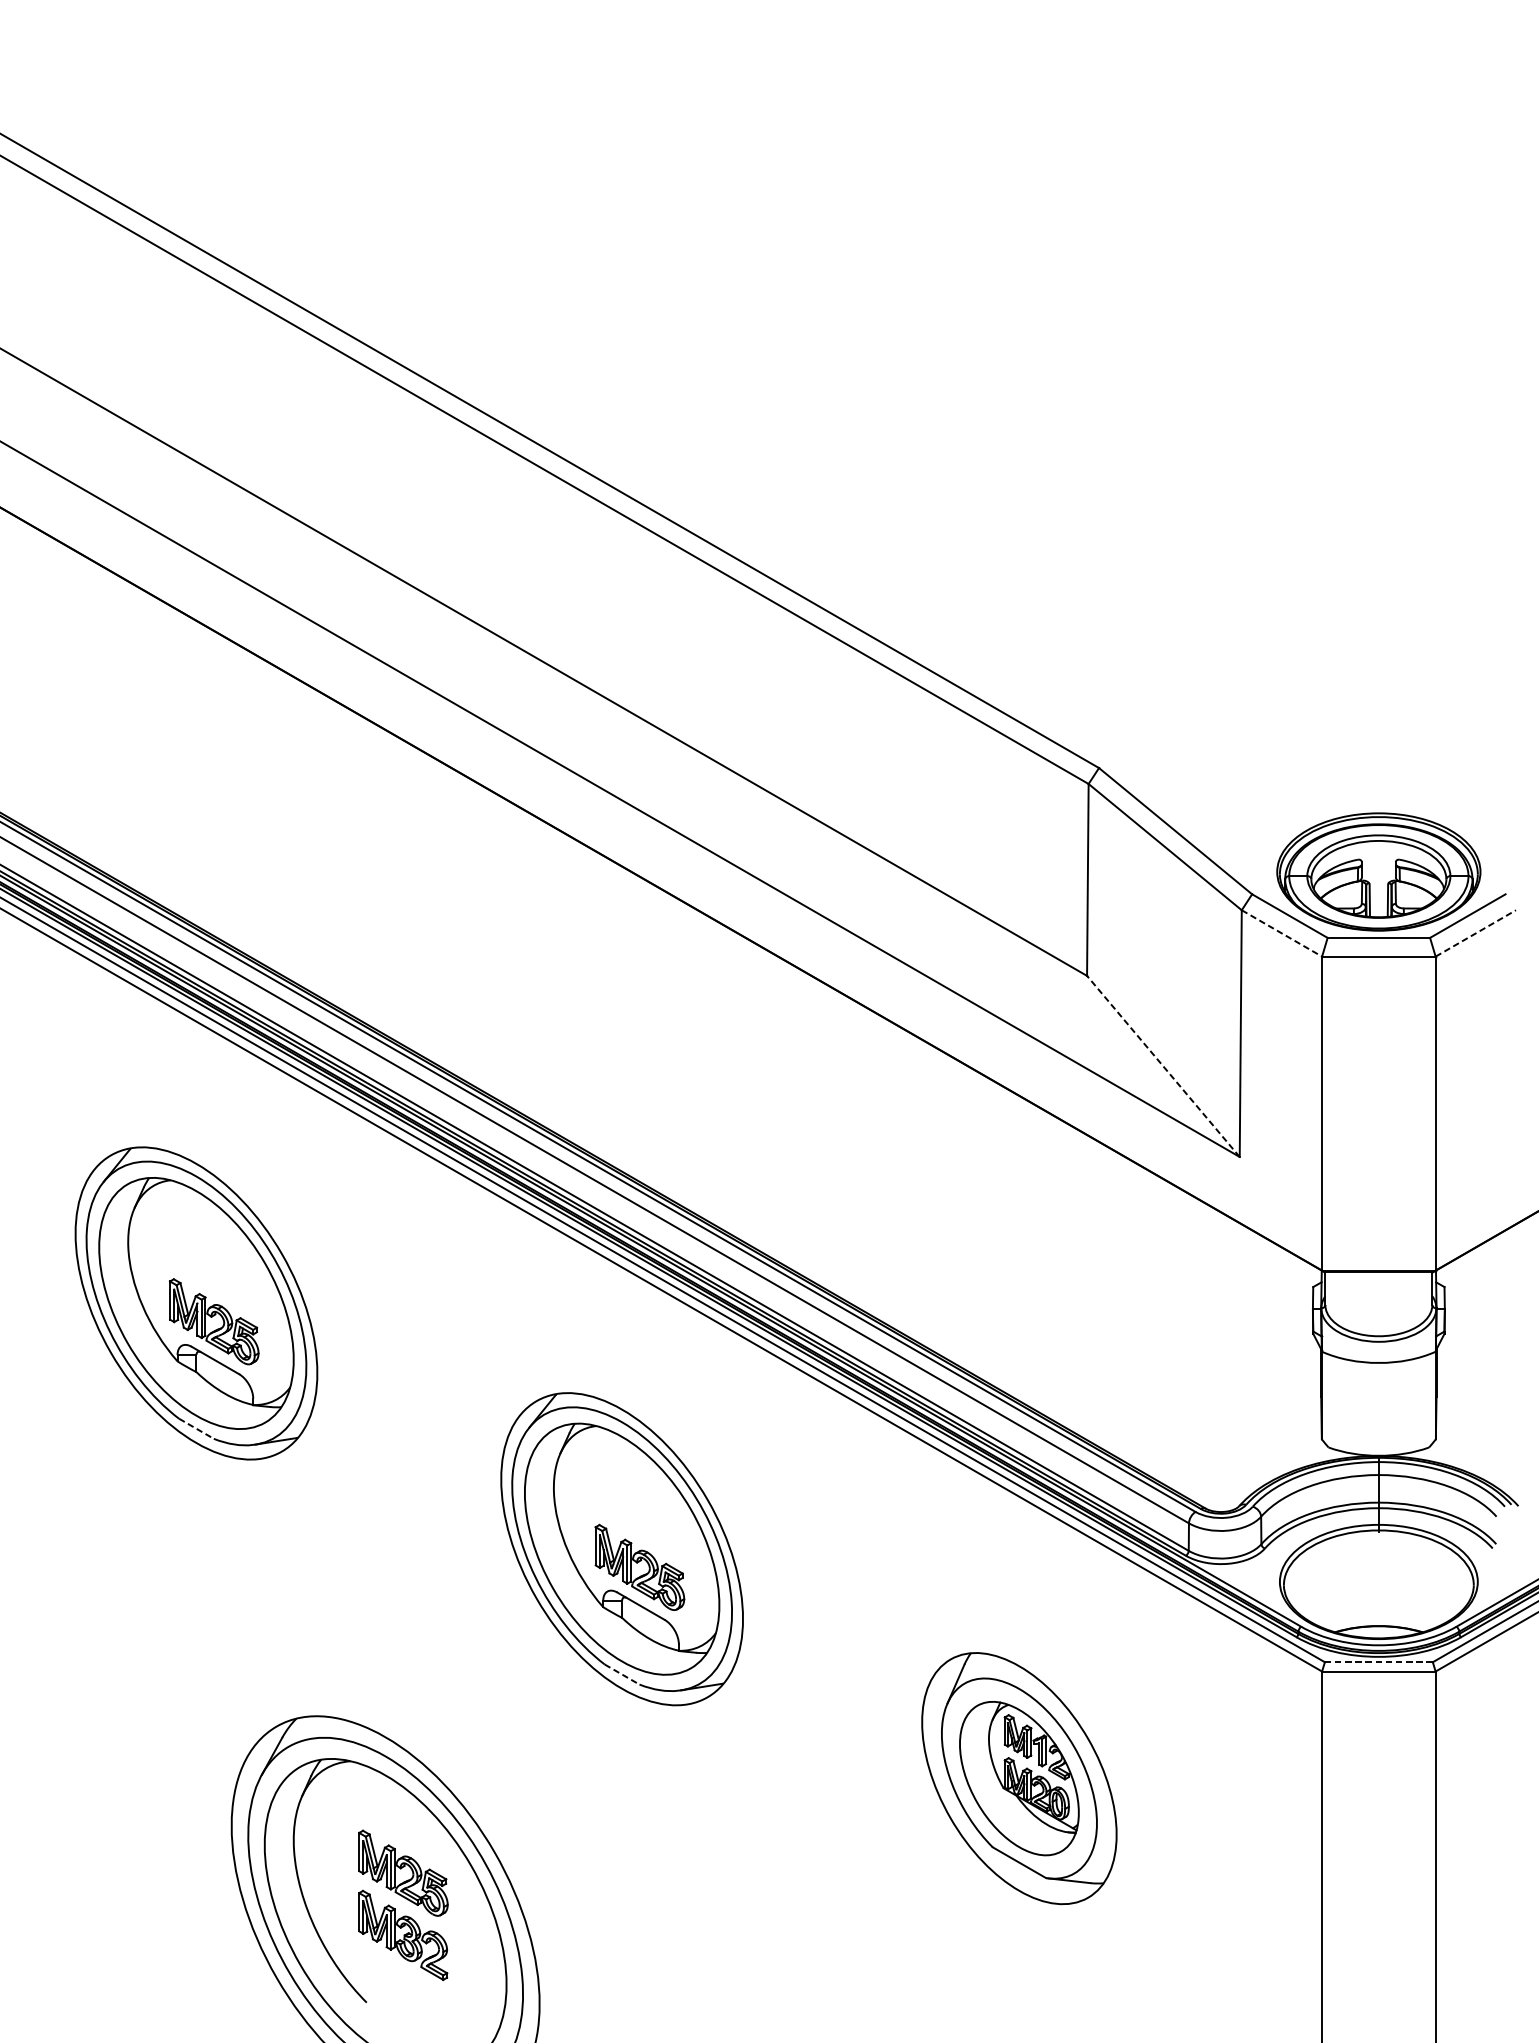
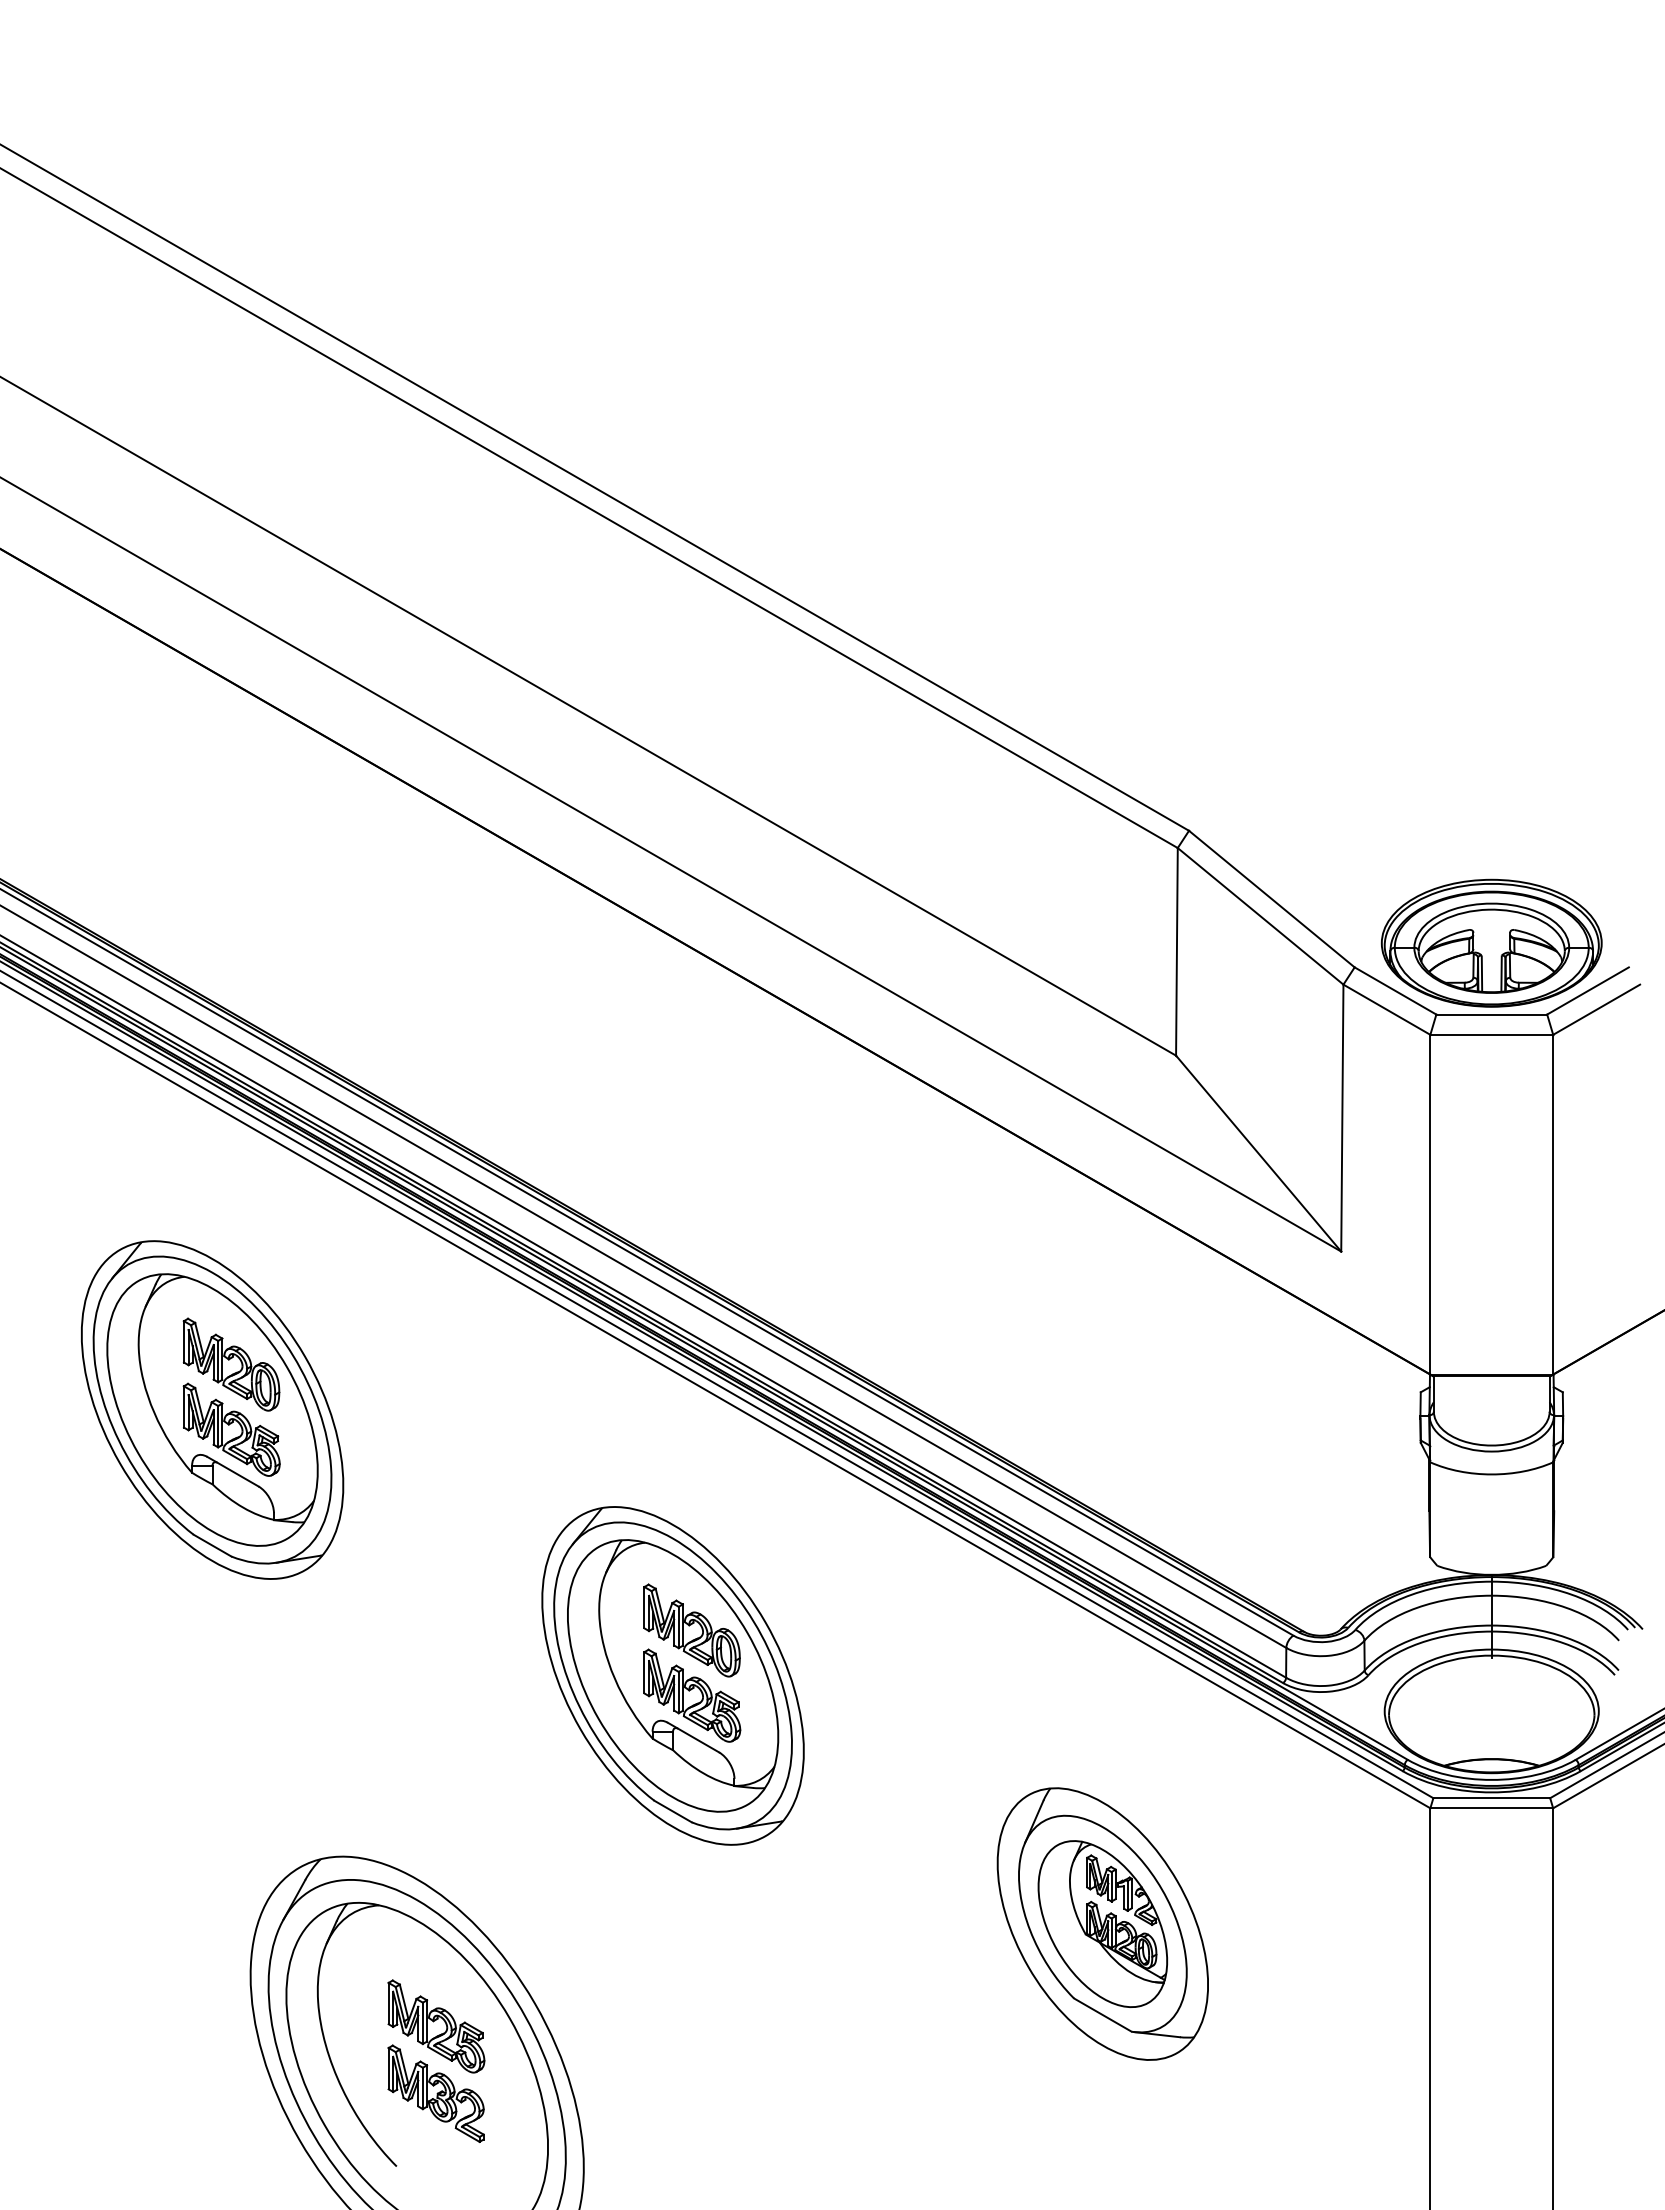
line: (1282, 933) -> (1387, 1009), dashed -> solid
line: (1476, 933) -> (1597, 1009), dashed -> solid
line: (1163, 1066) -> (1258, 1153), dashed -> solid
part: (213, 1261) -> (231, 1364), added
line: (196, 1428) -> (212, 1545), dashed -> solid
part: (639, 1507) -> (691, 1630), added
line: (1378, 1662) -> (1491, 1798), dashed -> solid
line: (622, 1674) -> (673, 1811), dashed -> solid

